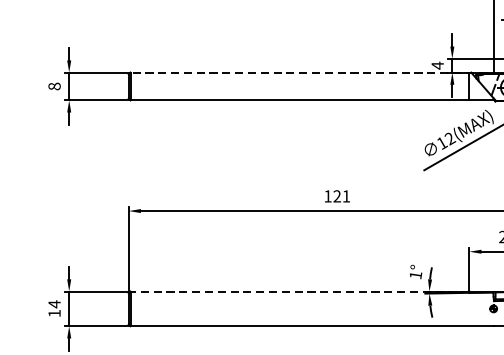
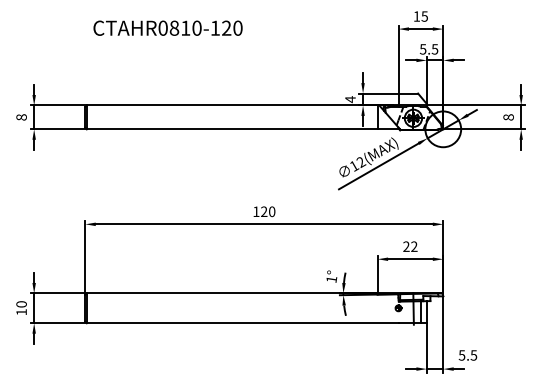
line: (308, 72) -> (239, 105), dashed -> solid
text: (346, 196) -> (272, 211), 121 -> 120
line: (299, 291) -> (231, 293), dashed -> solid
text: (54, 303) -> (21, 303), 14 -> 10

